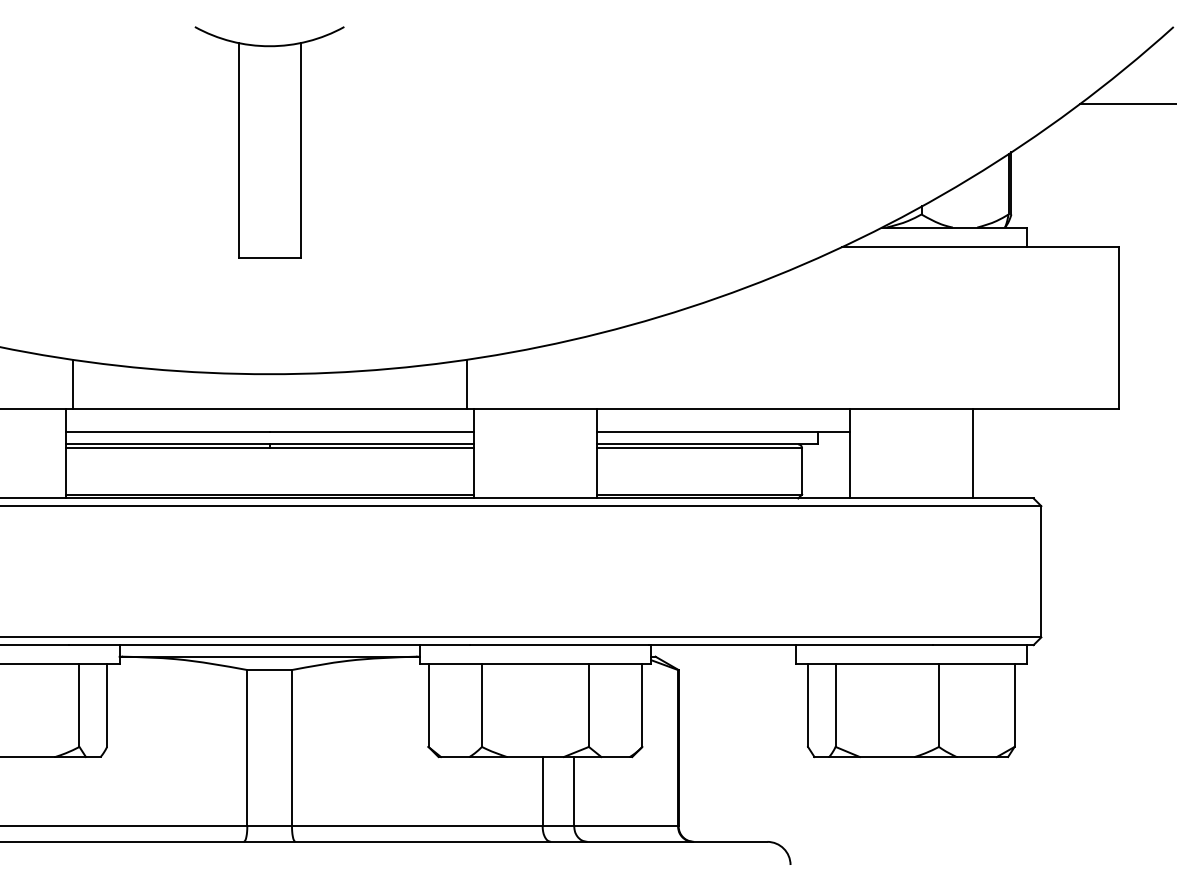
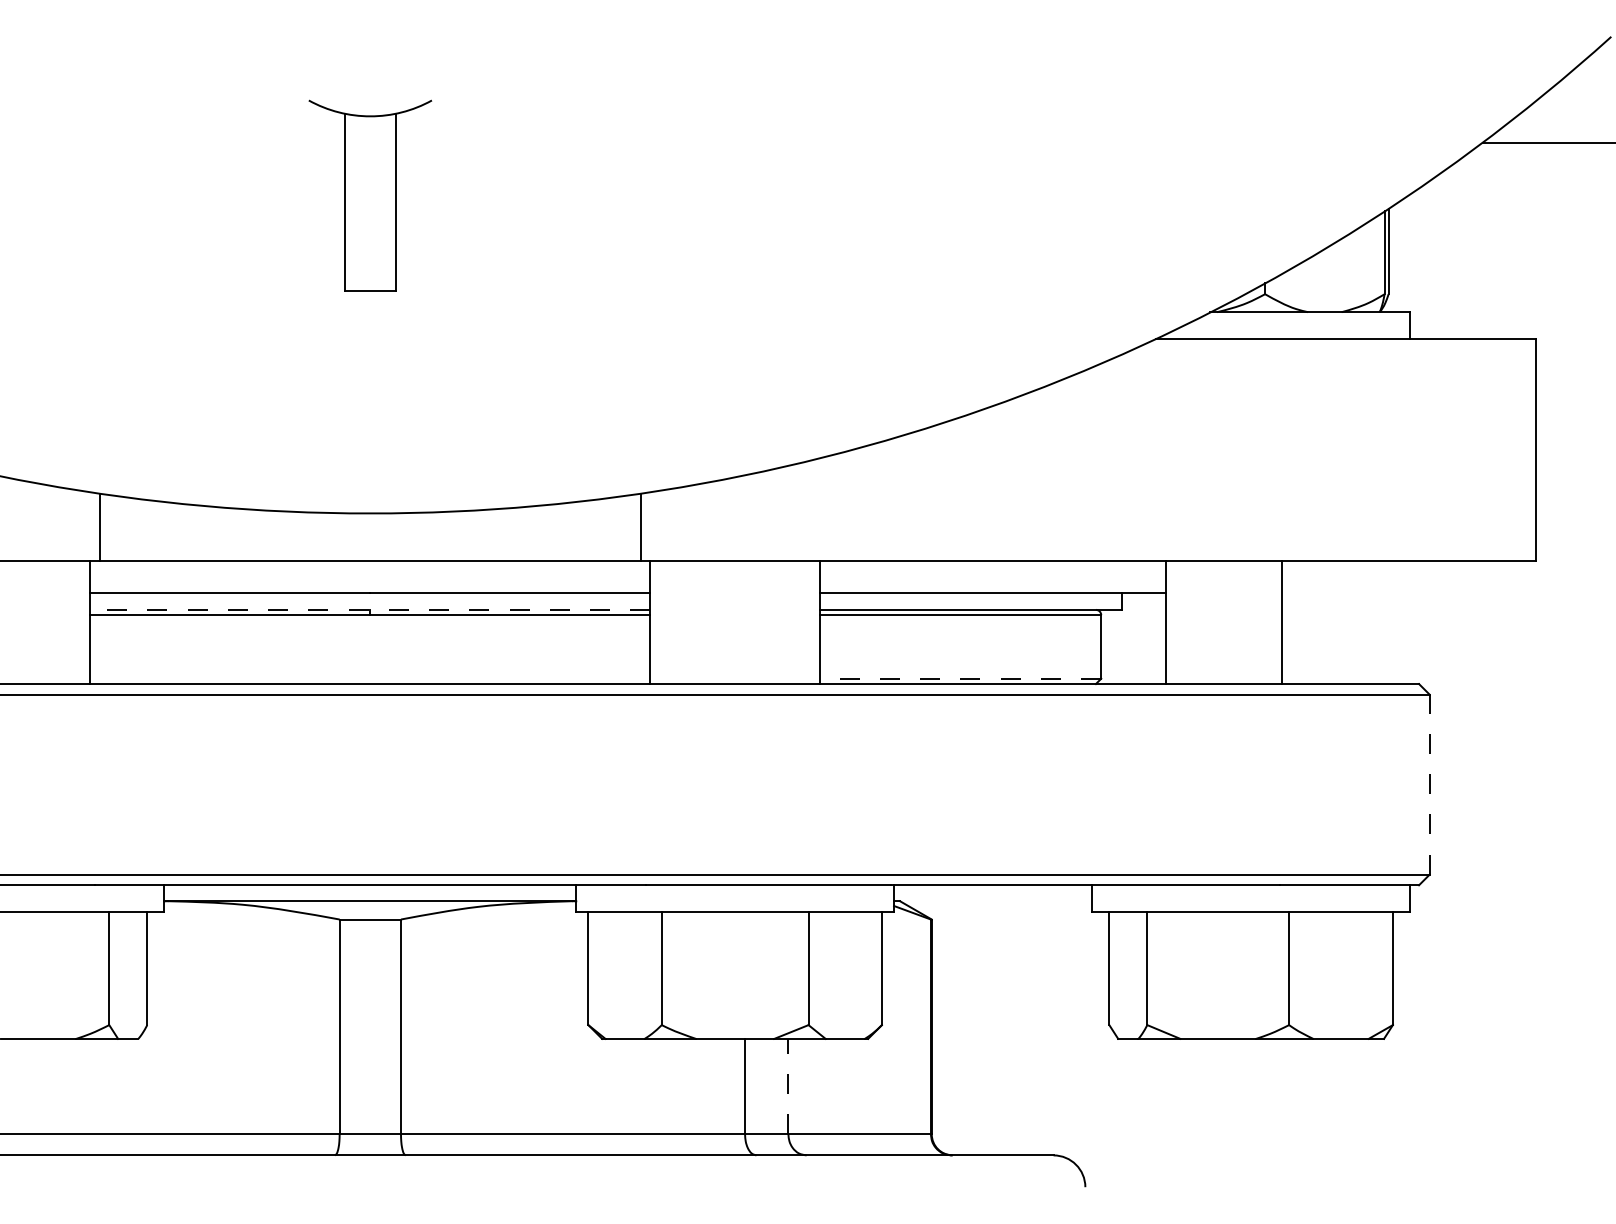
part: (269, 142) -> (370, 195), size x0.6
line: (269, 444) -> (369, 609), solid -> dashed
line: (972, 453) -> (1281, 622), moved
line: (269, 494) -> (370, 678), removed
line: (699, 494) -> (960, 678), solid -> dashed
line: (1041, 571) -> (1429, 784), solid -> dashed
line: (574, 791) -> (788, 1086), solid -> dashed

